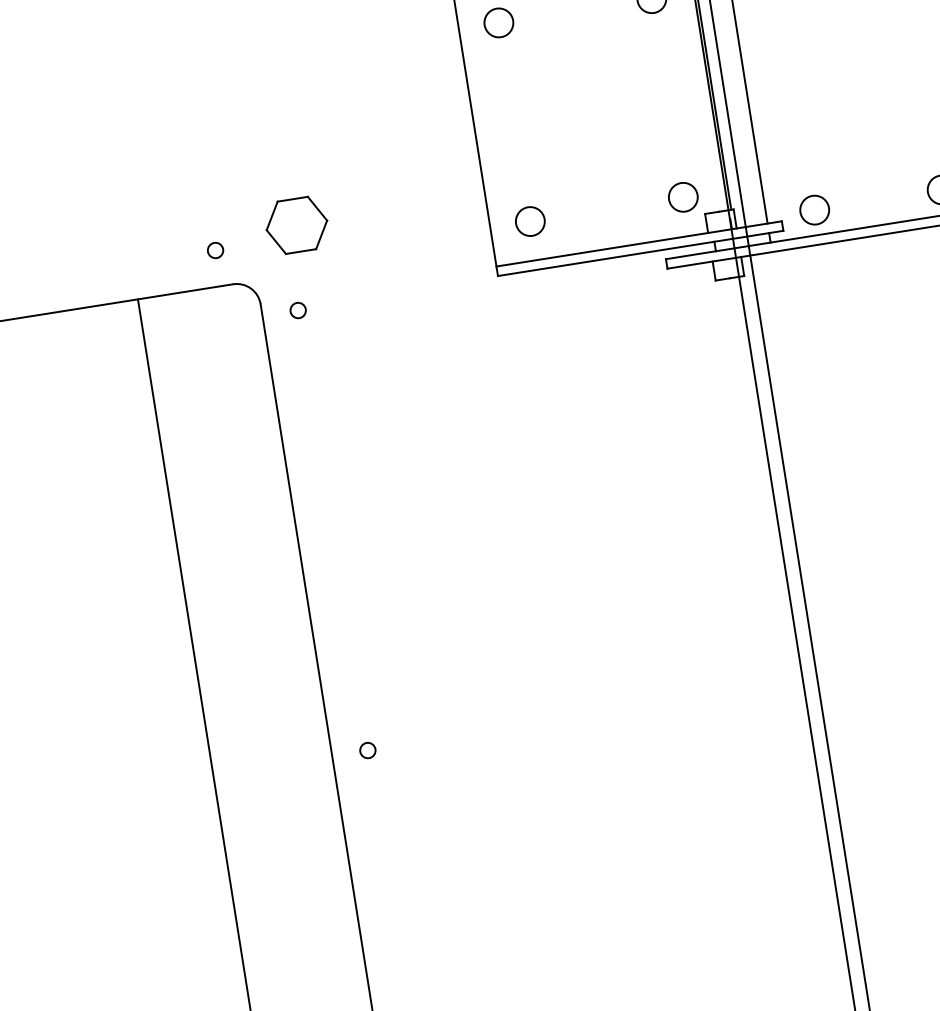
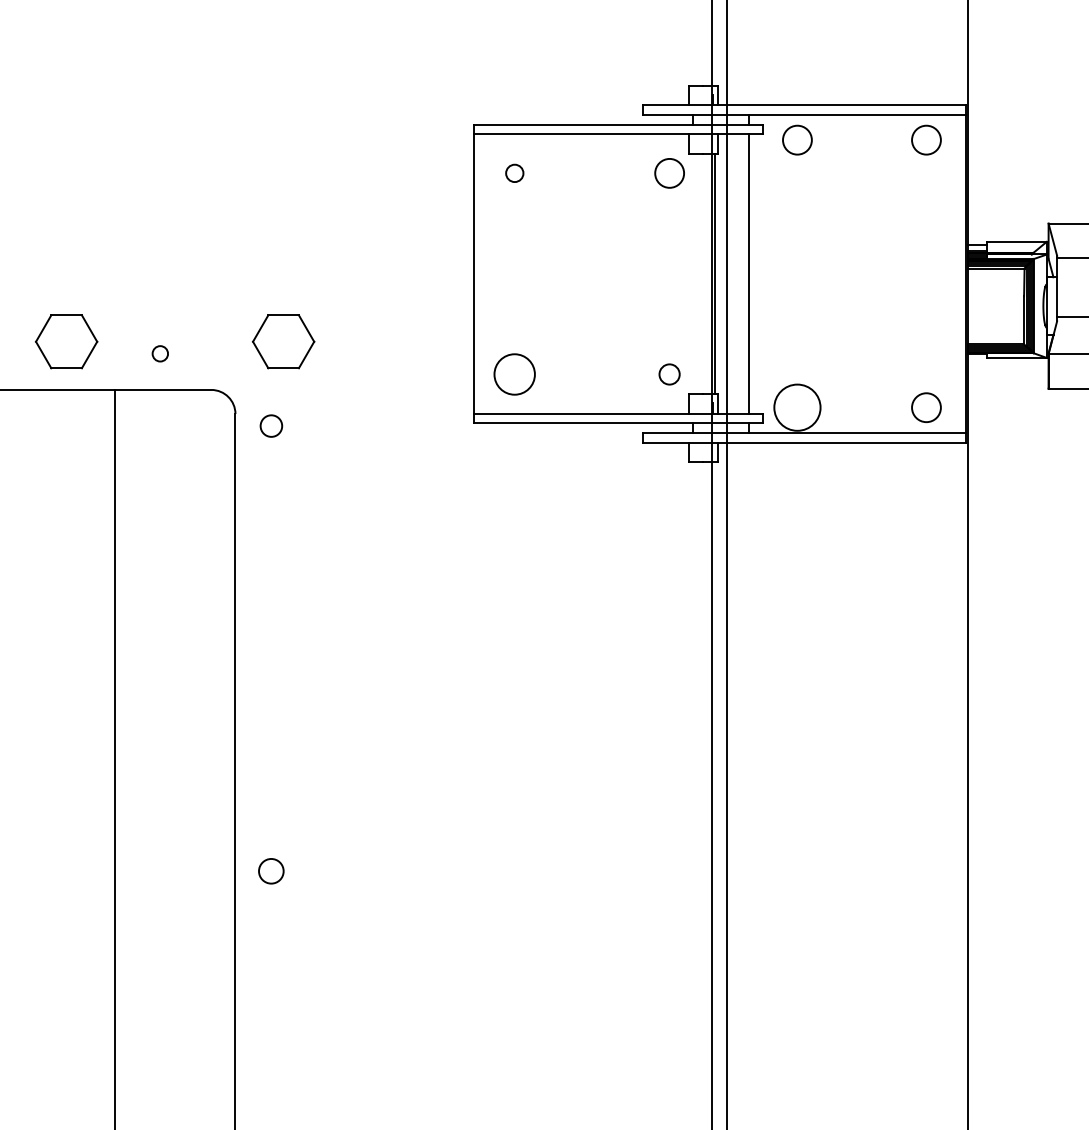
circle: (498, 22) -> (514, 172), size x0.6
circle: (683, 197) -> (669, 374), size x0.7
circle: (814, 209) -> (797, 407), size x1.6
circle: (530, 221) -> (514, 374), size x1.4
circle: (214, 250) -> (159, 353), moved
part: (82, 259) -> (66, 341), added
circle: (298, 309) -> (271, 425), size x1.4
circle: (367, 750) -> (271, 871), size x1.6

